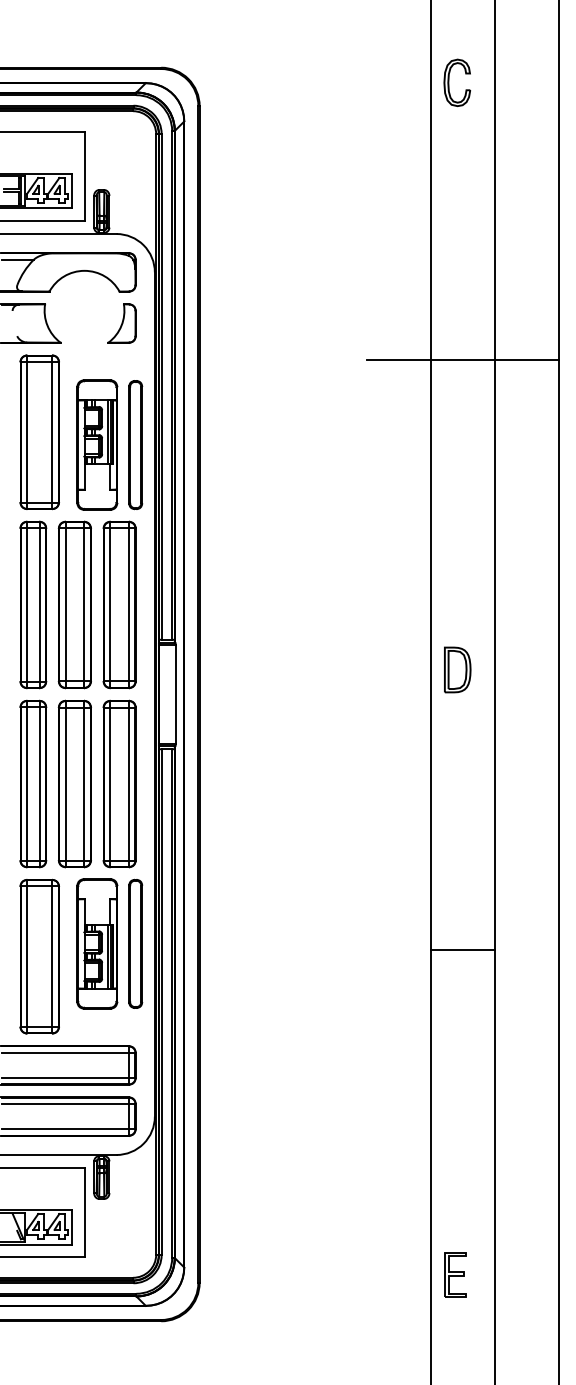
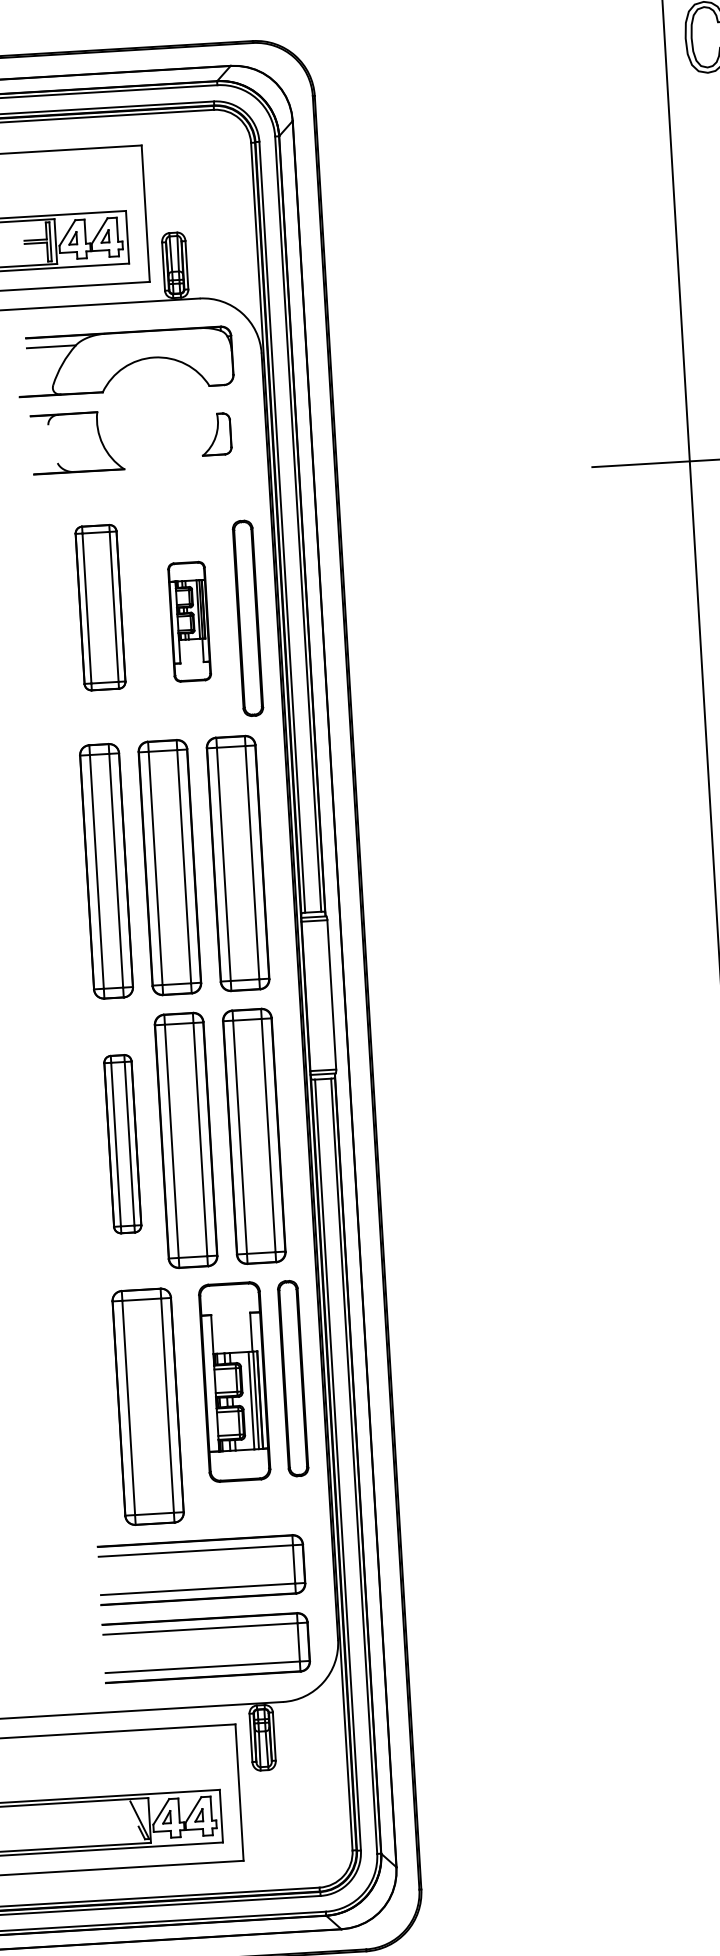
part: (121, 323) -> (215, 434), size x0.7
part: (39, 432) -> (100, 607), size x0.7
part: (97, 444) -> (189, 620), size x0.6
part: (33, 783) -> (122, 1143), size x0.7

